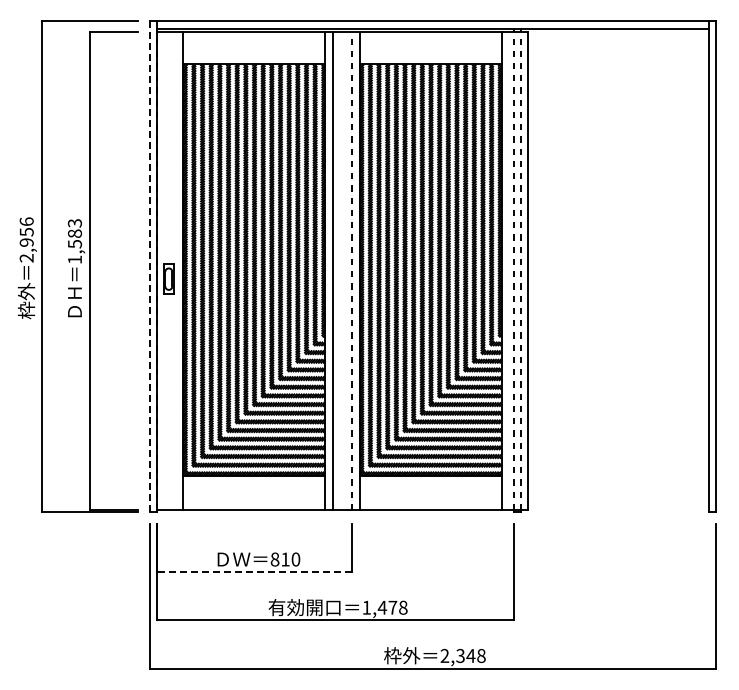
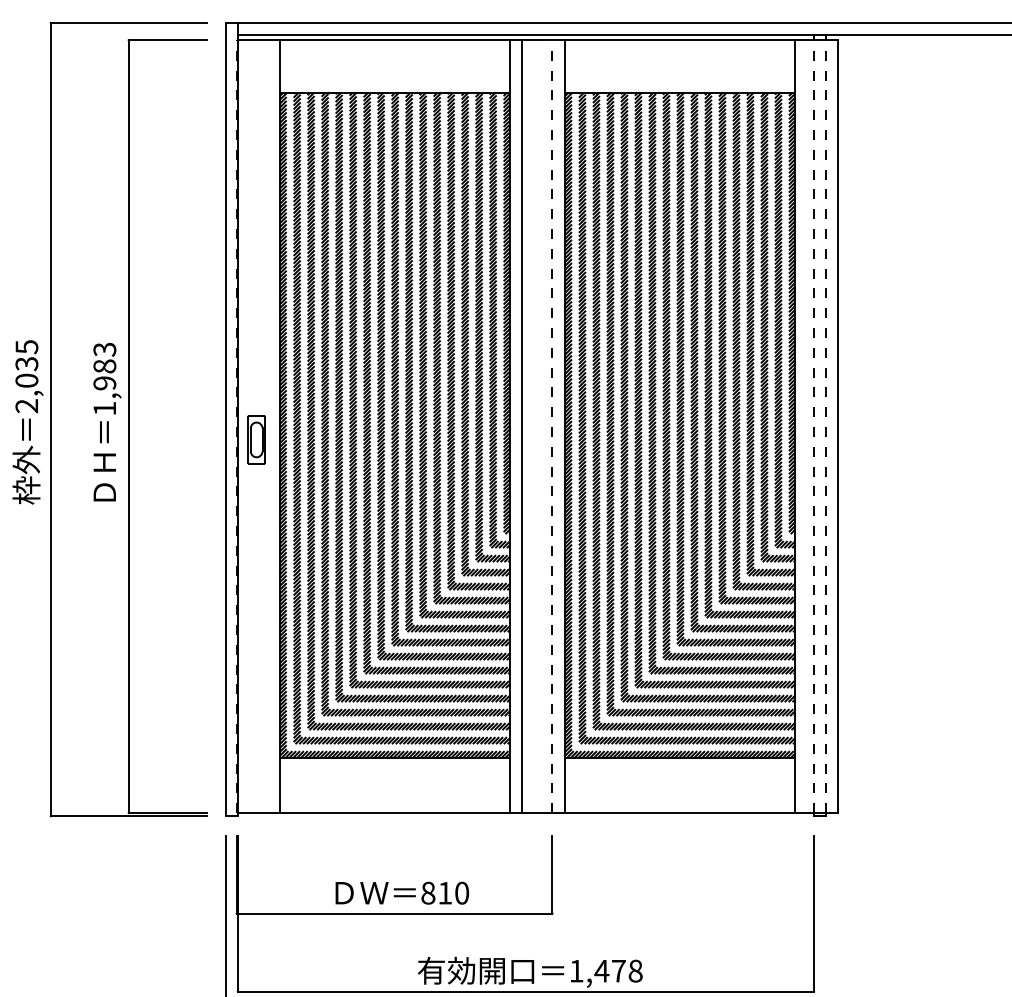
text: (26, 231) -> (26, 362), 2,956 -> 2,035
text: (74, 244) -> (104, 383), 1,583 -> 1,983
line: (150, 266) -> (226, 419), dashed -> solid
line: (254, 572) -> (395, 914), dashed -> solid

